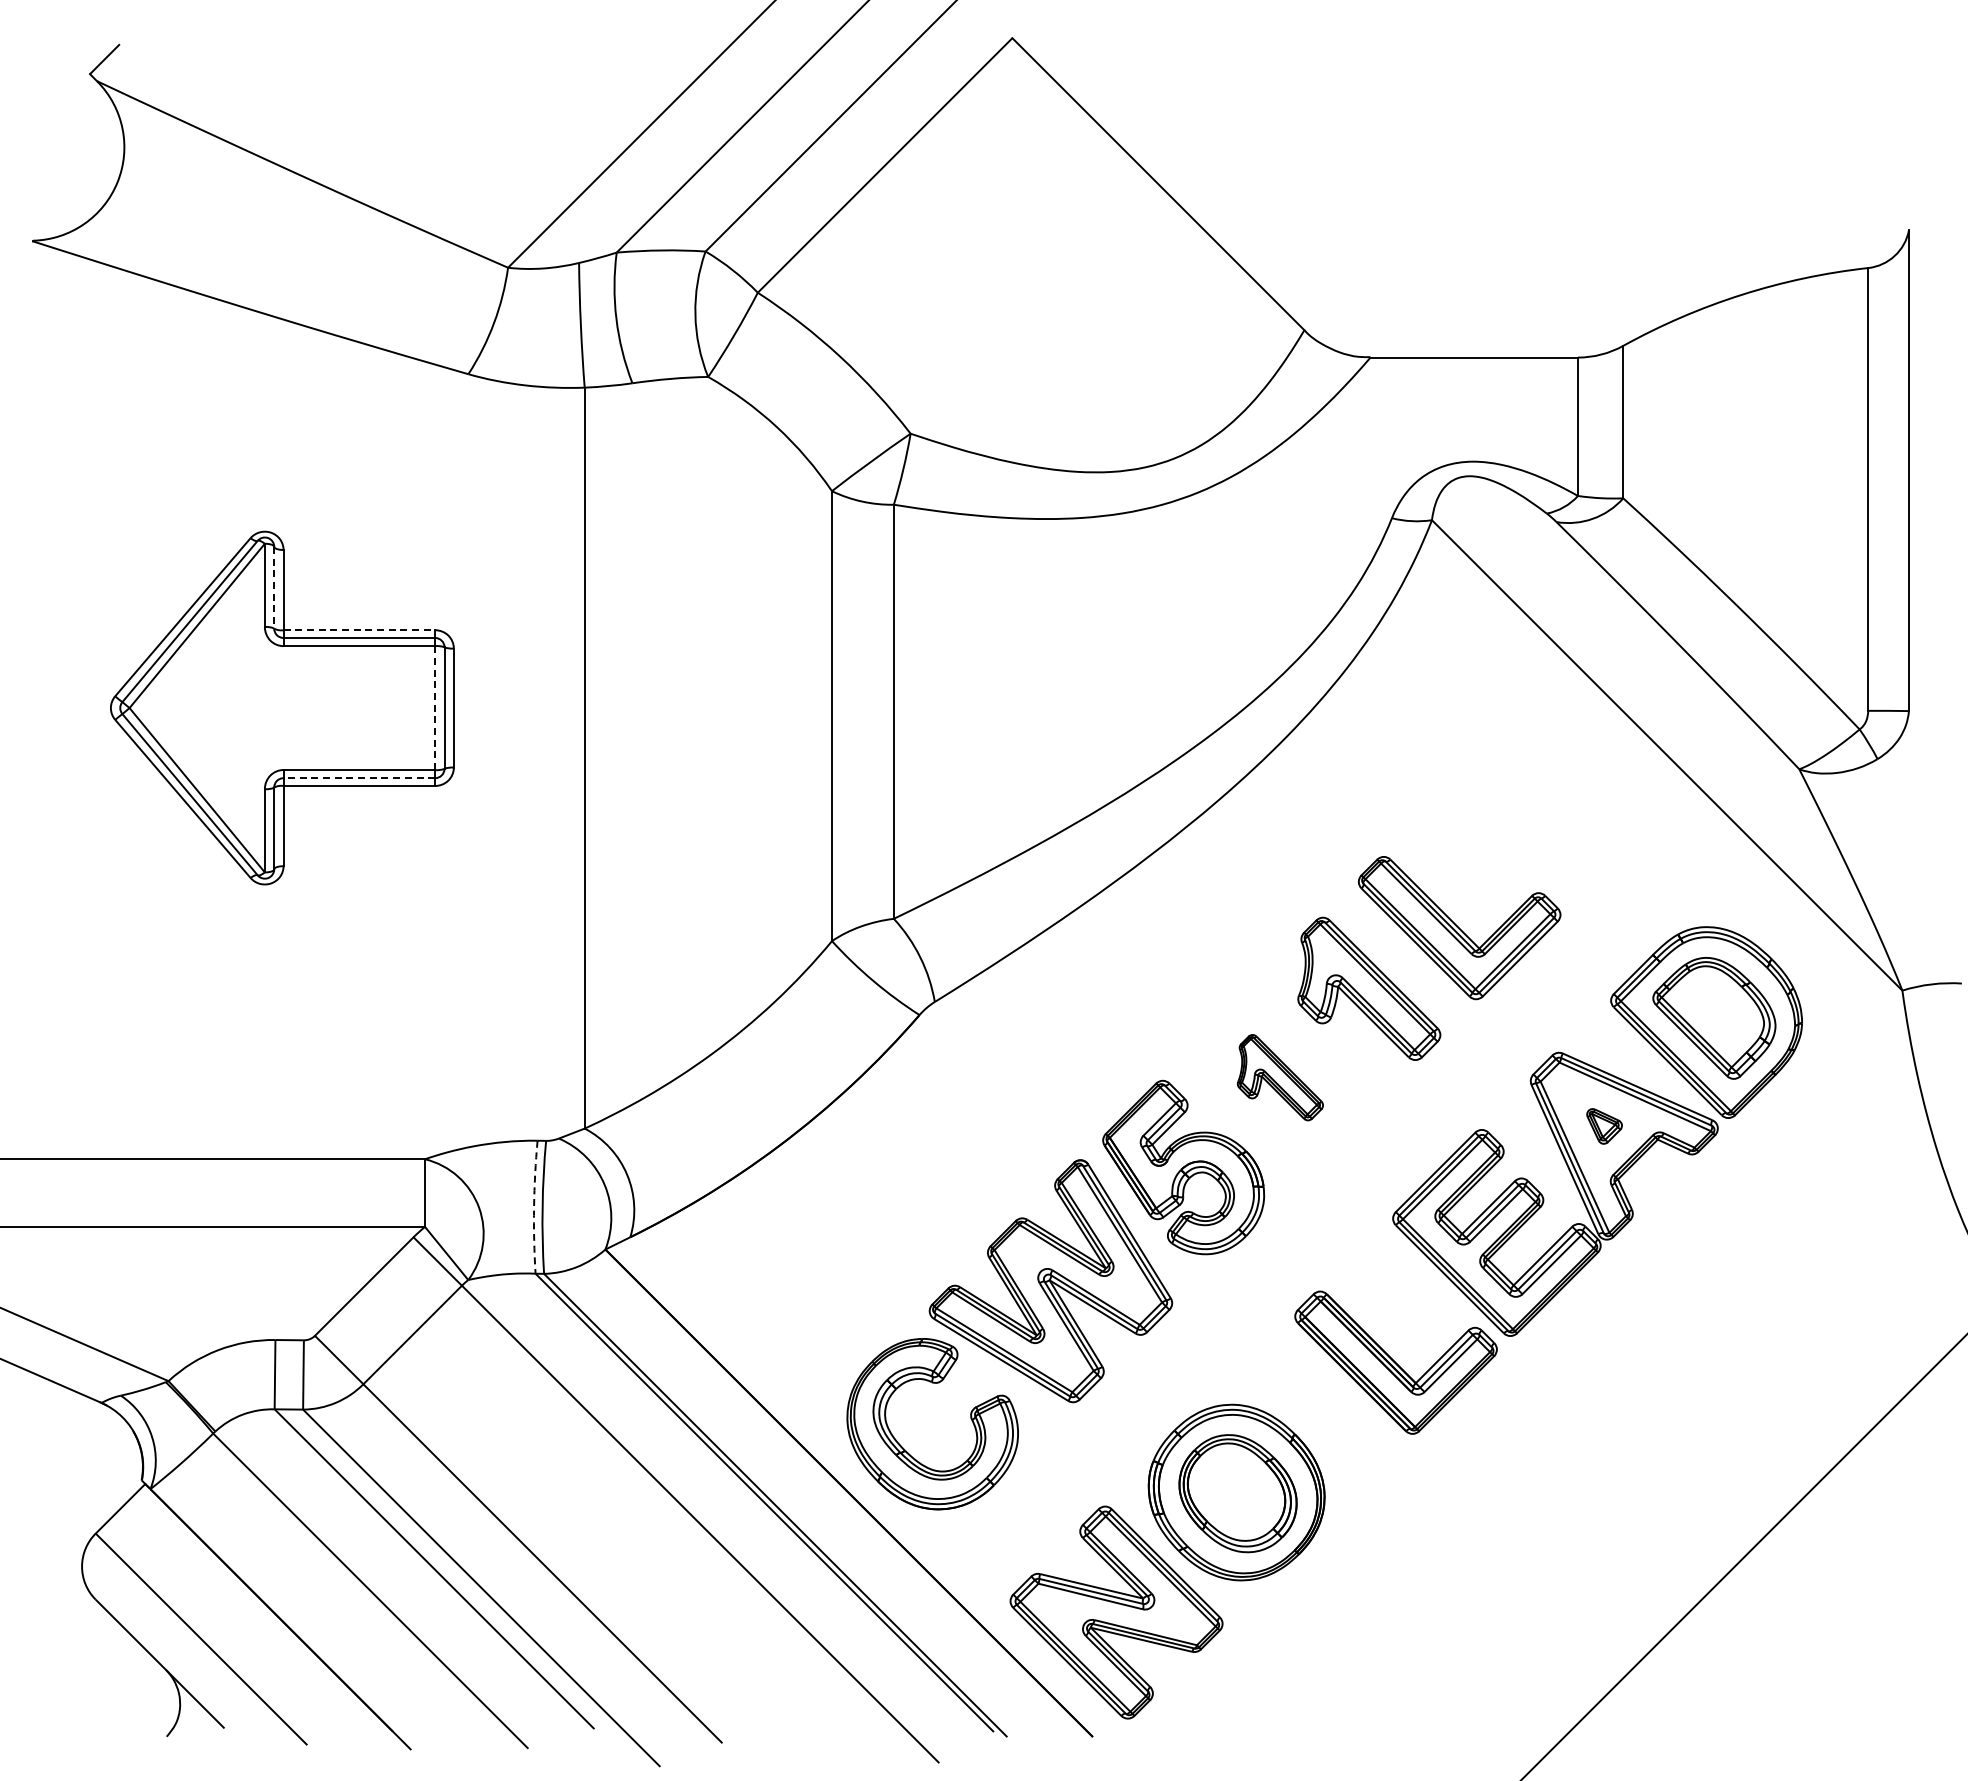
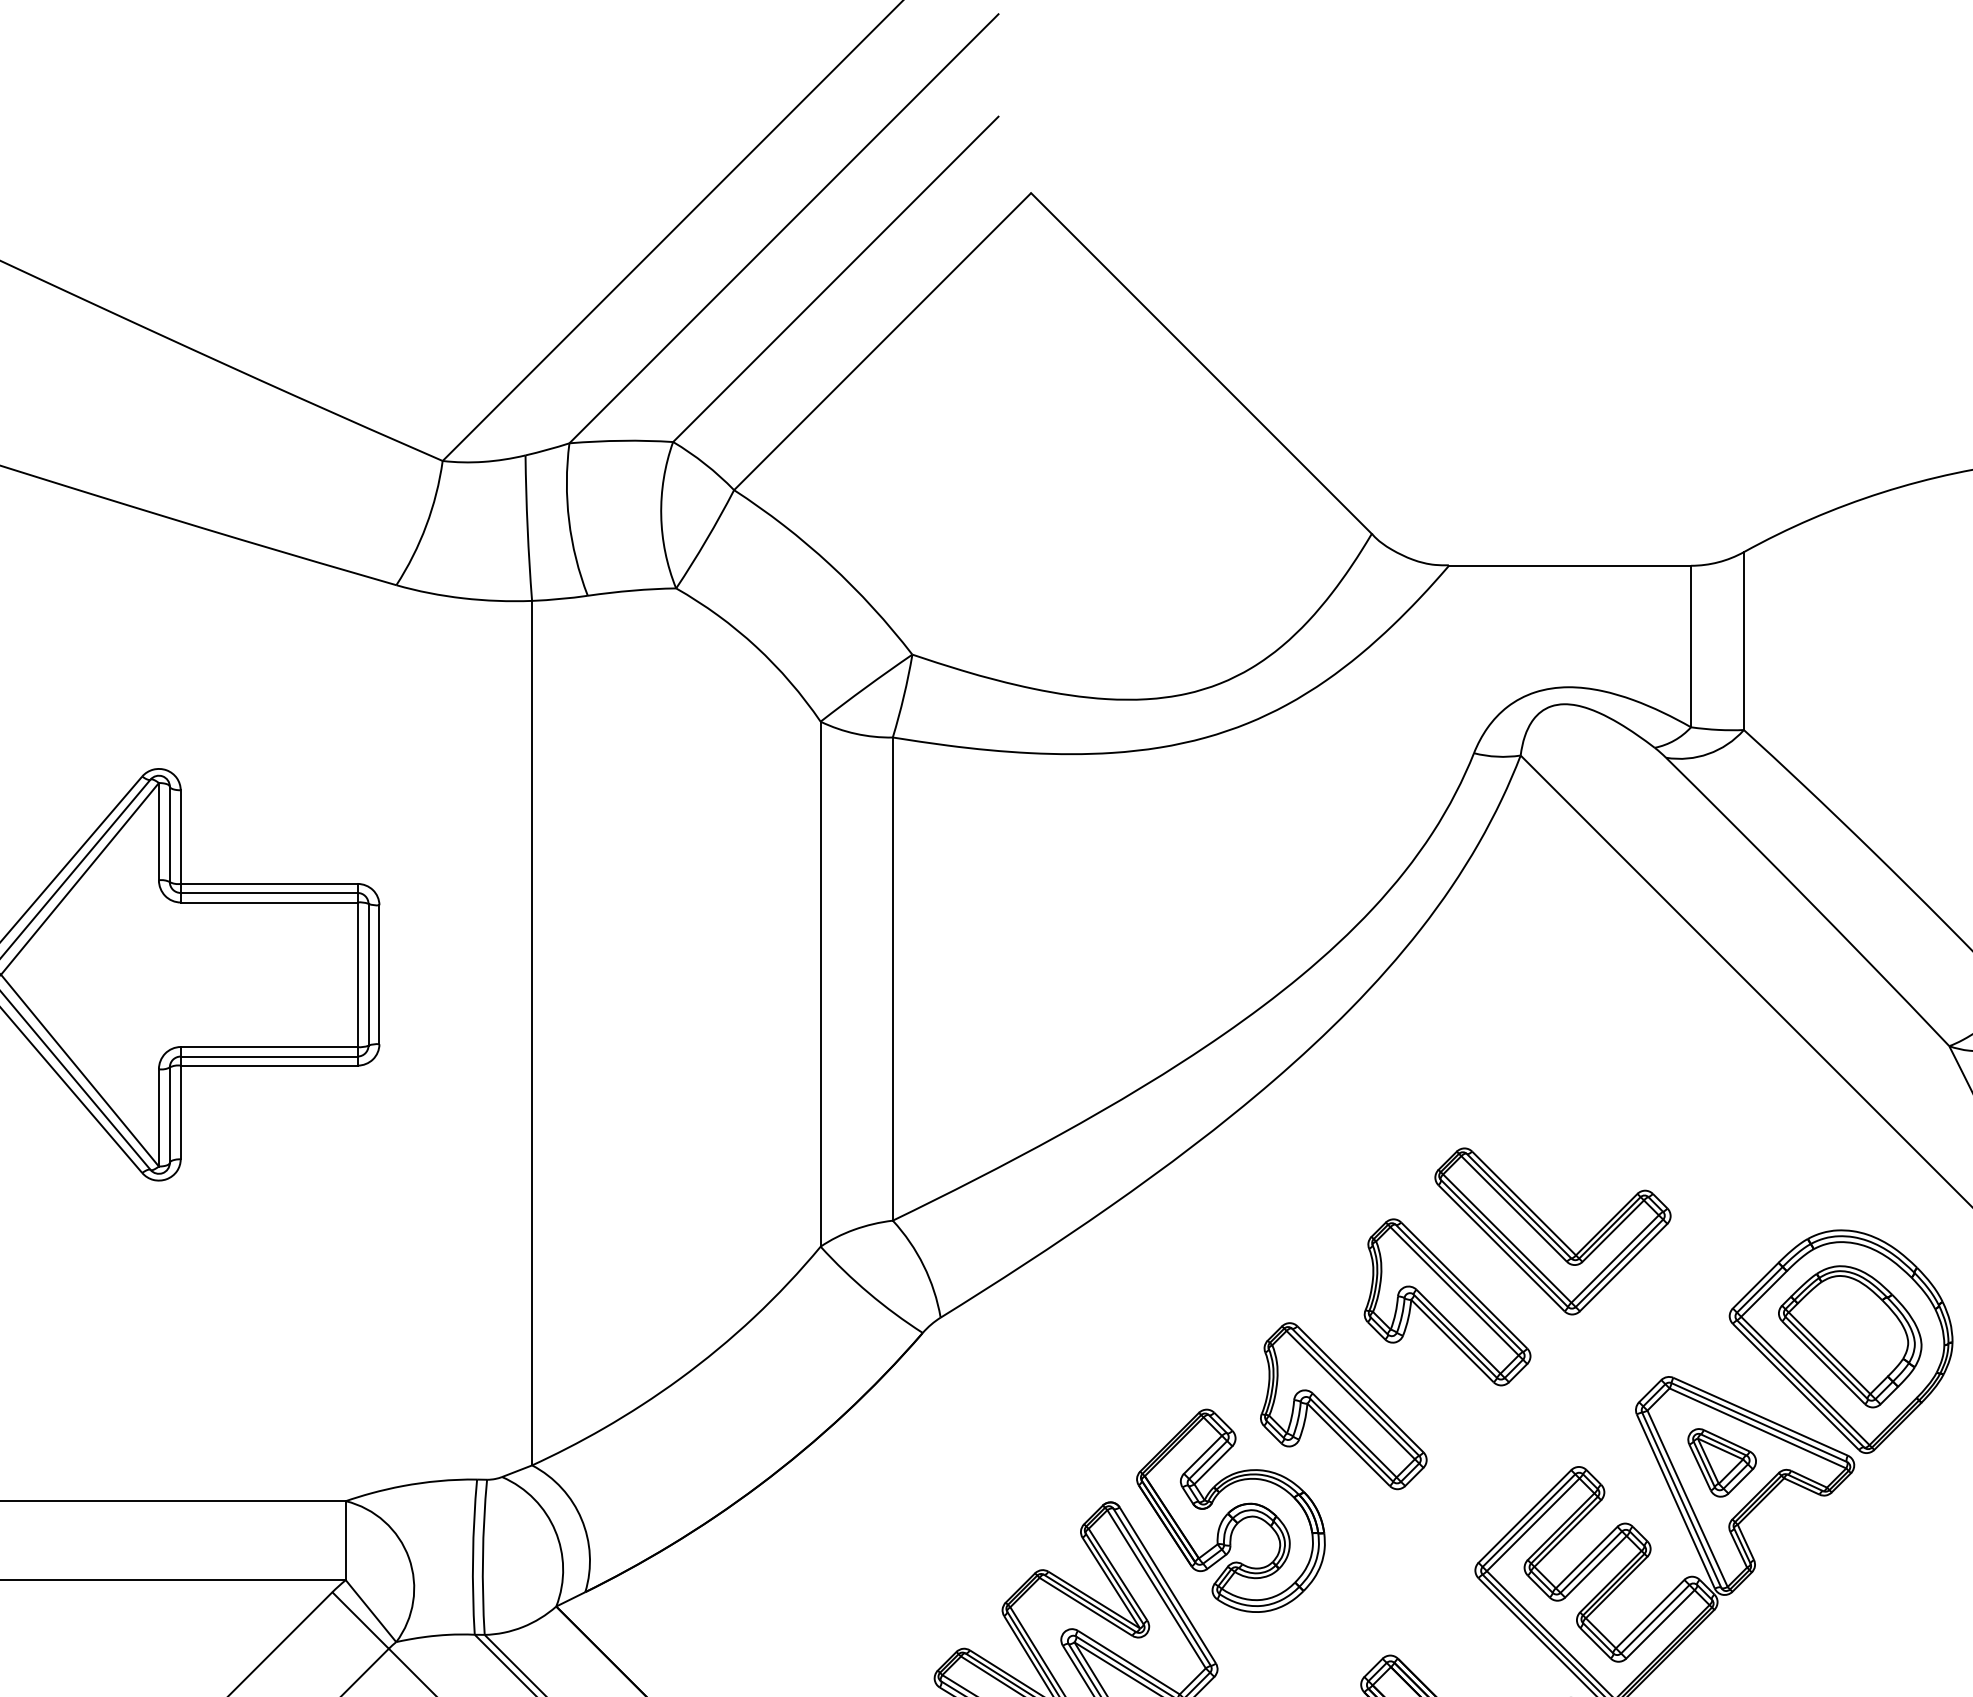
line: (274, 587) -> (170, 834), dashed -> solid
line: (359, 630) -> (269, 884), dashed -> solid
line: (435, 708) -> (358, 975), dashed -> solid
line: (359, 778) -> (269, 1056), dashed -> solid
part: (1280, 1077) -> (1343, 1405), size x1.67
part: (1604, 1126) -> (1721, 1462), size x1.67
arc: (534, 1207) -> (473, 1557), dashed -> solid

